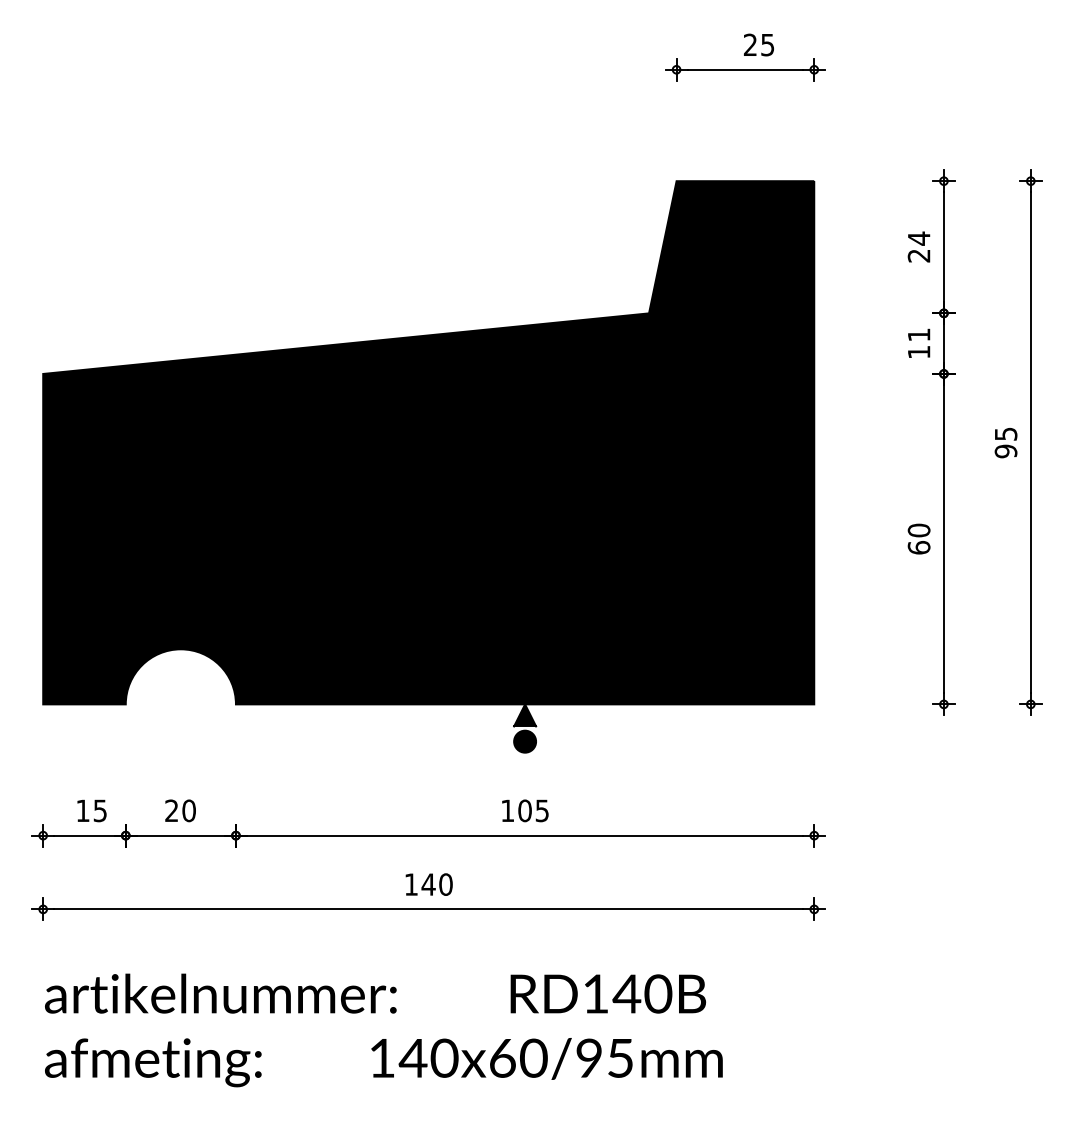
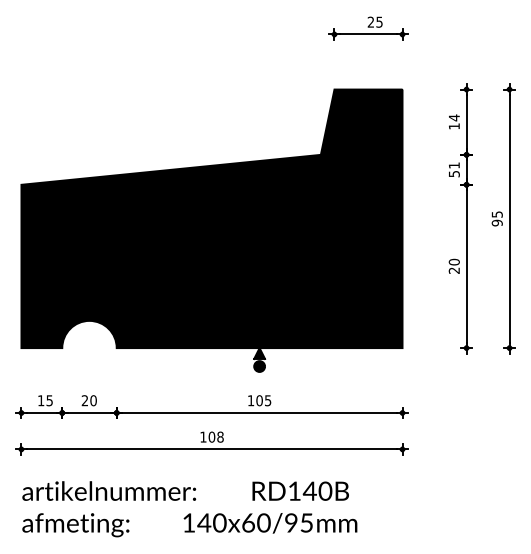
text: (917, 255) -> (453, 126), 24 -> 14
text: (919, 353) -> (454, 174), 11 -> 51
text: (917, 547) -> (453, 270), 60 -> 20
text: (435, 883) -> (215, 436), 140 -> 108

